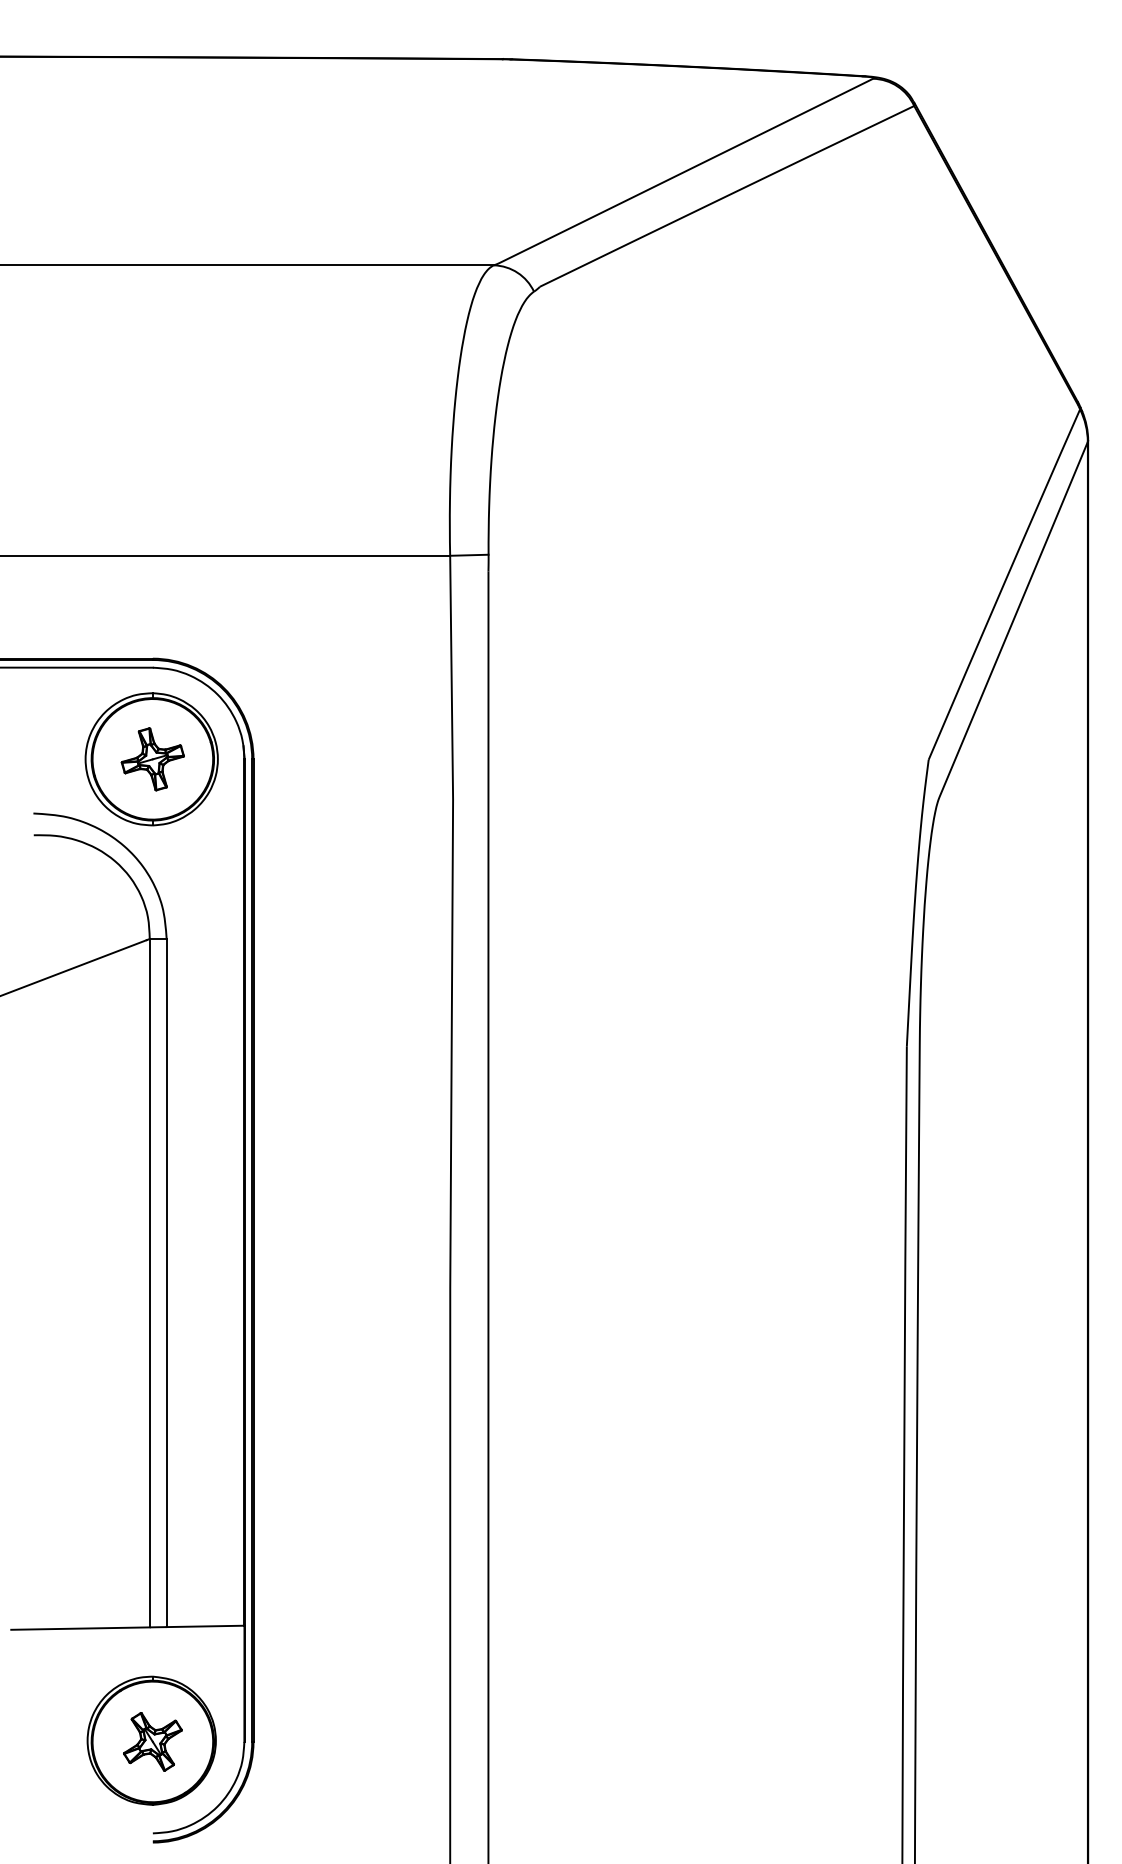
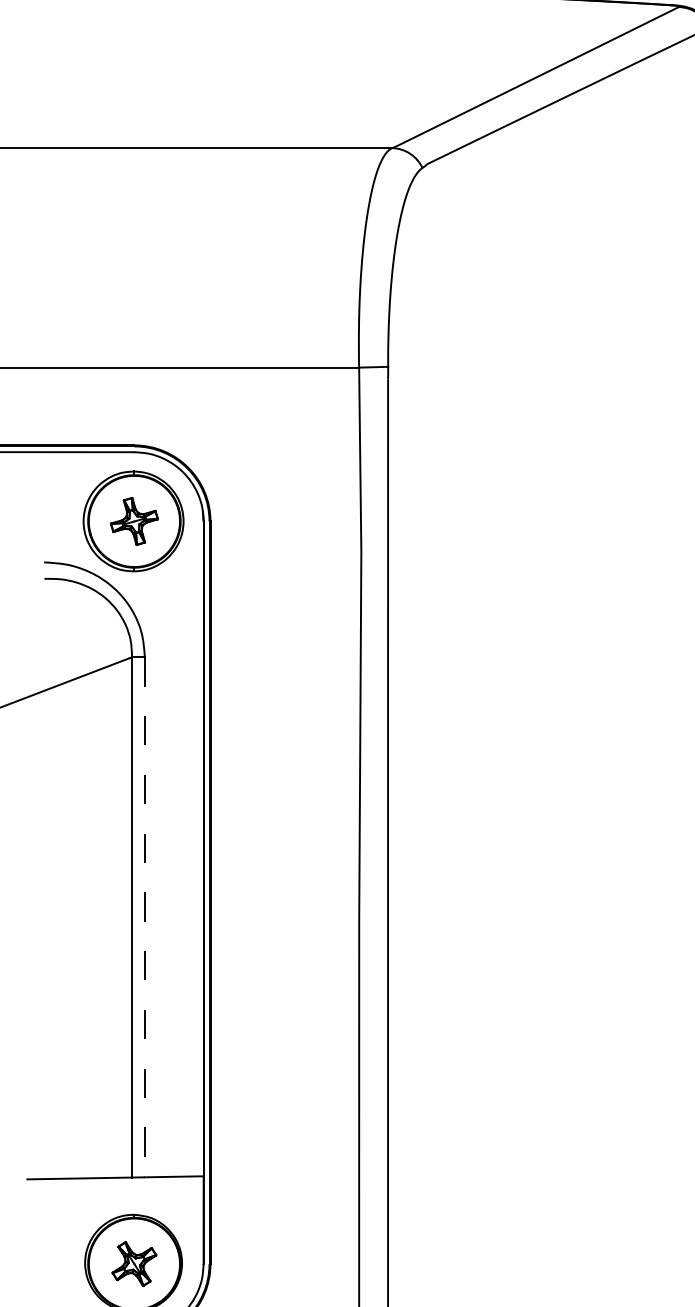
line: (166, 1283) -> (144, 917), solid -> dashed

